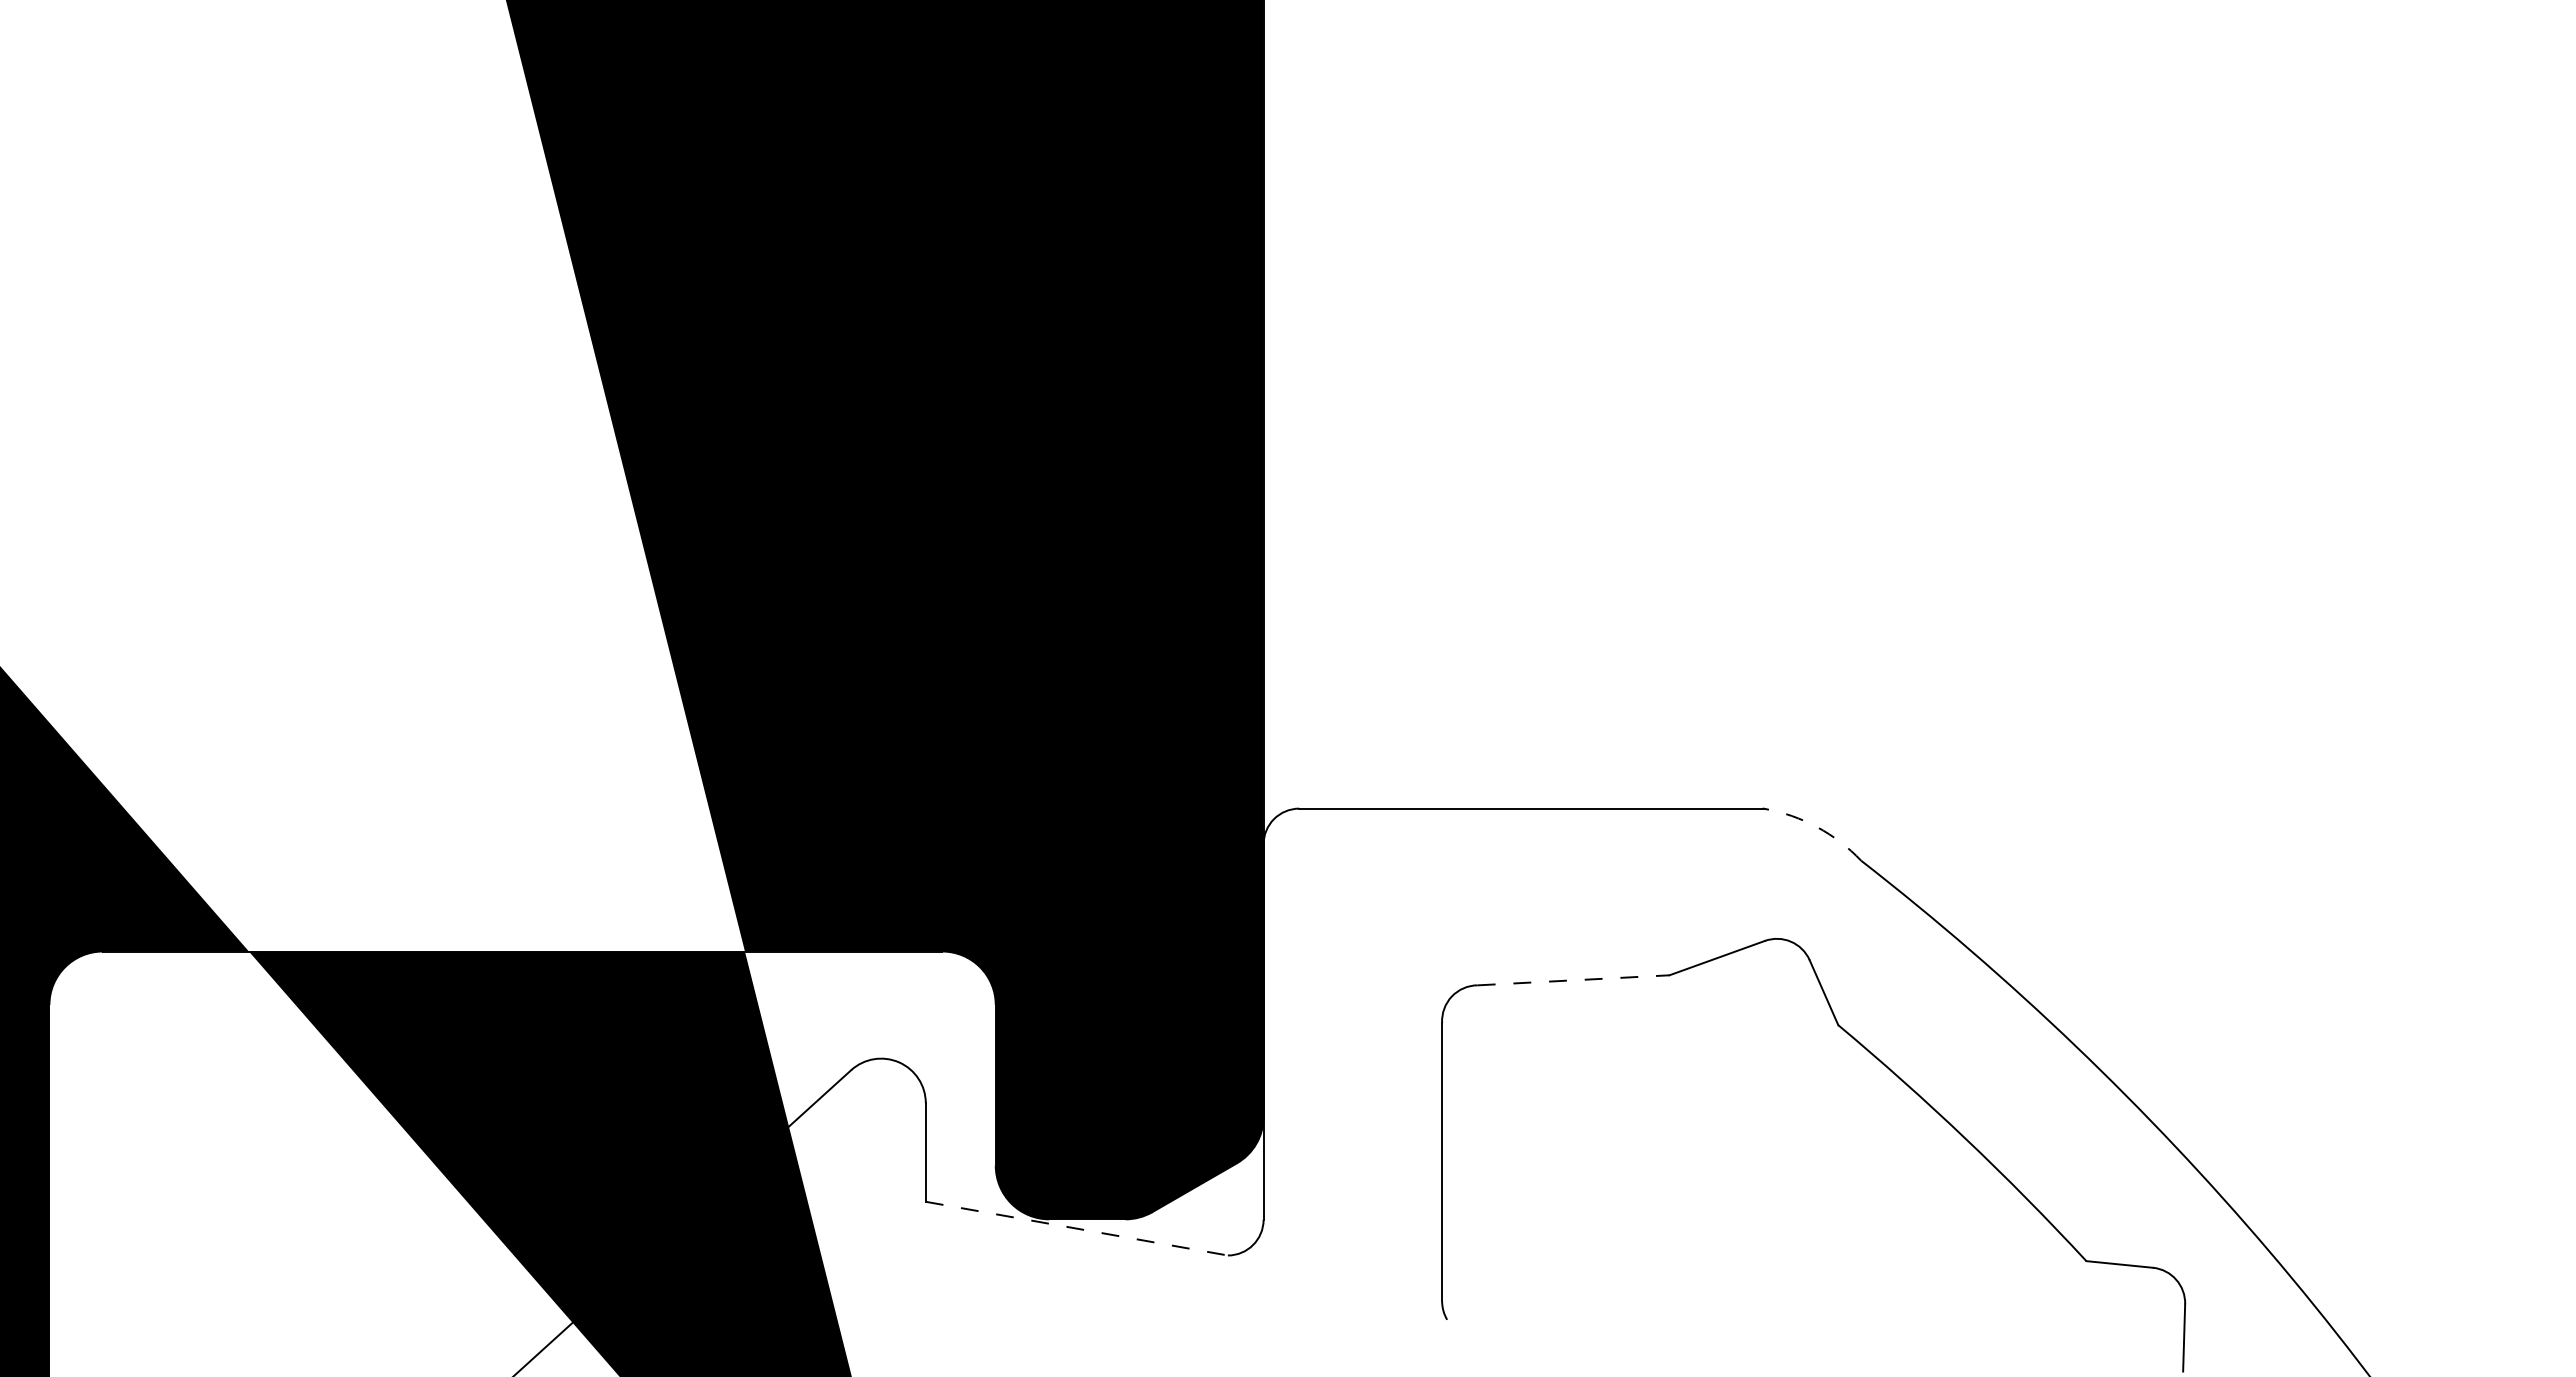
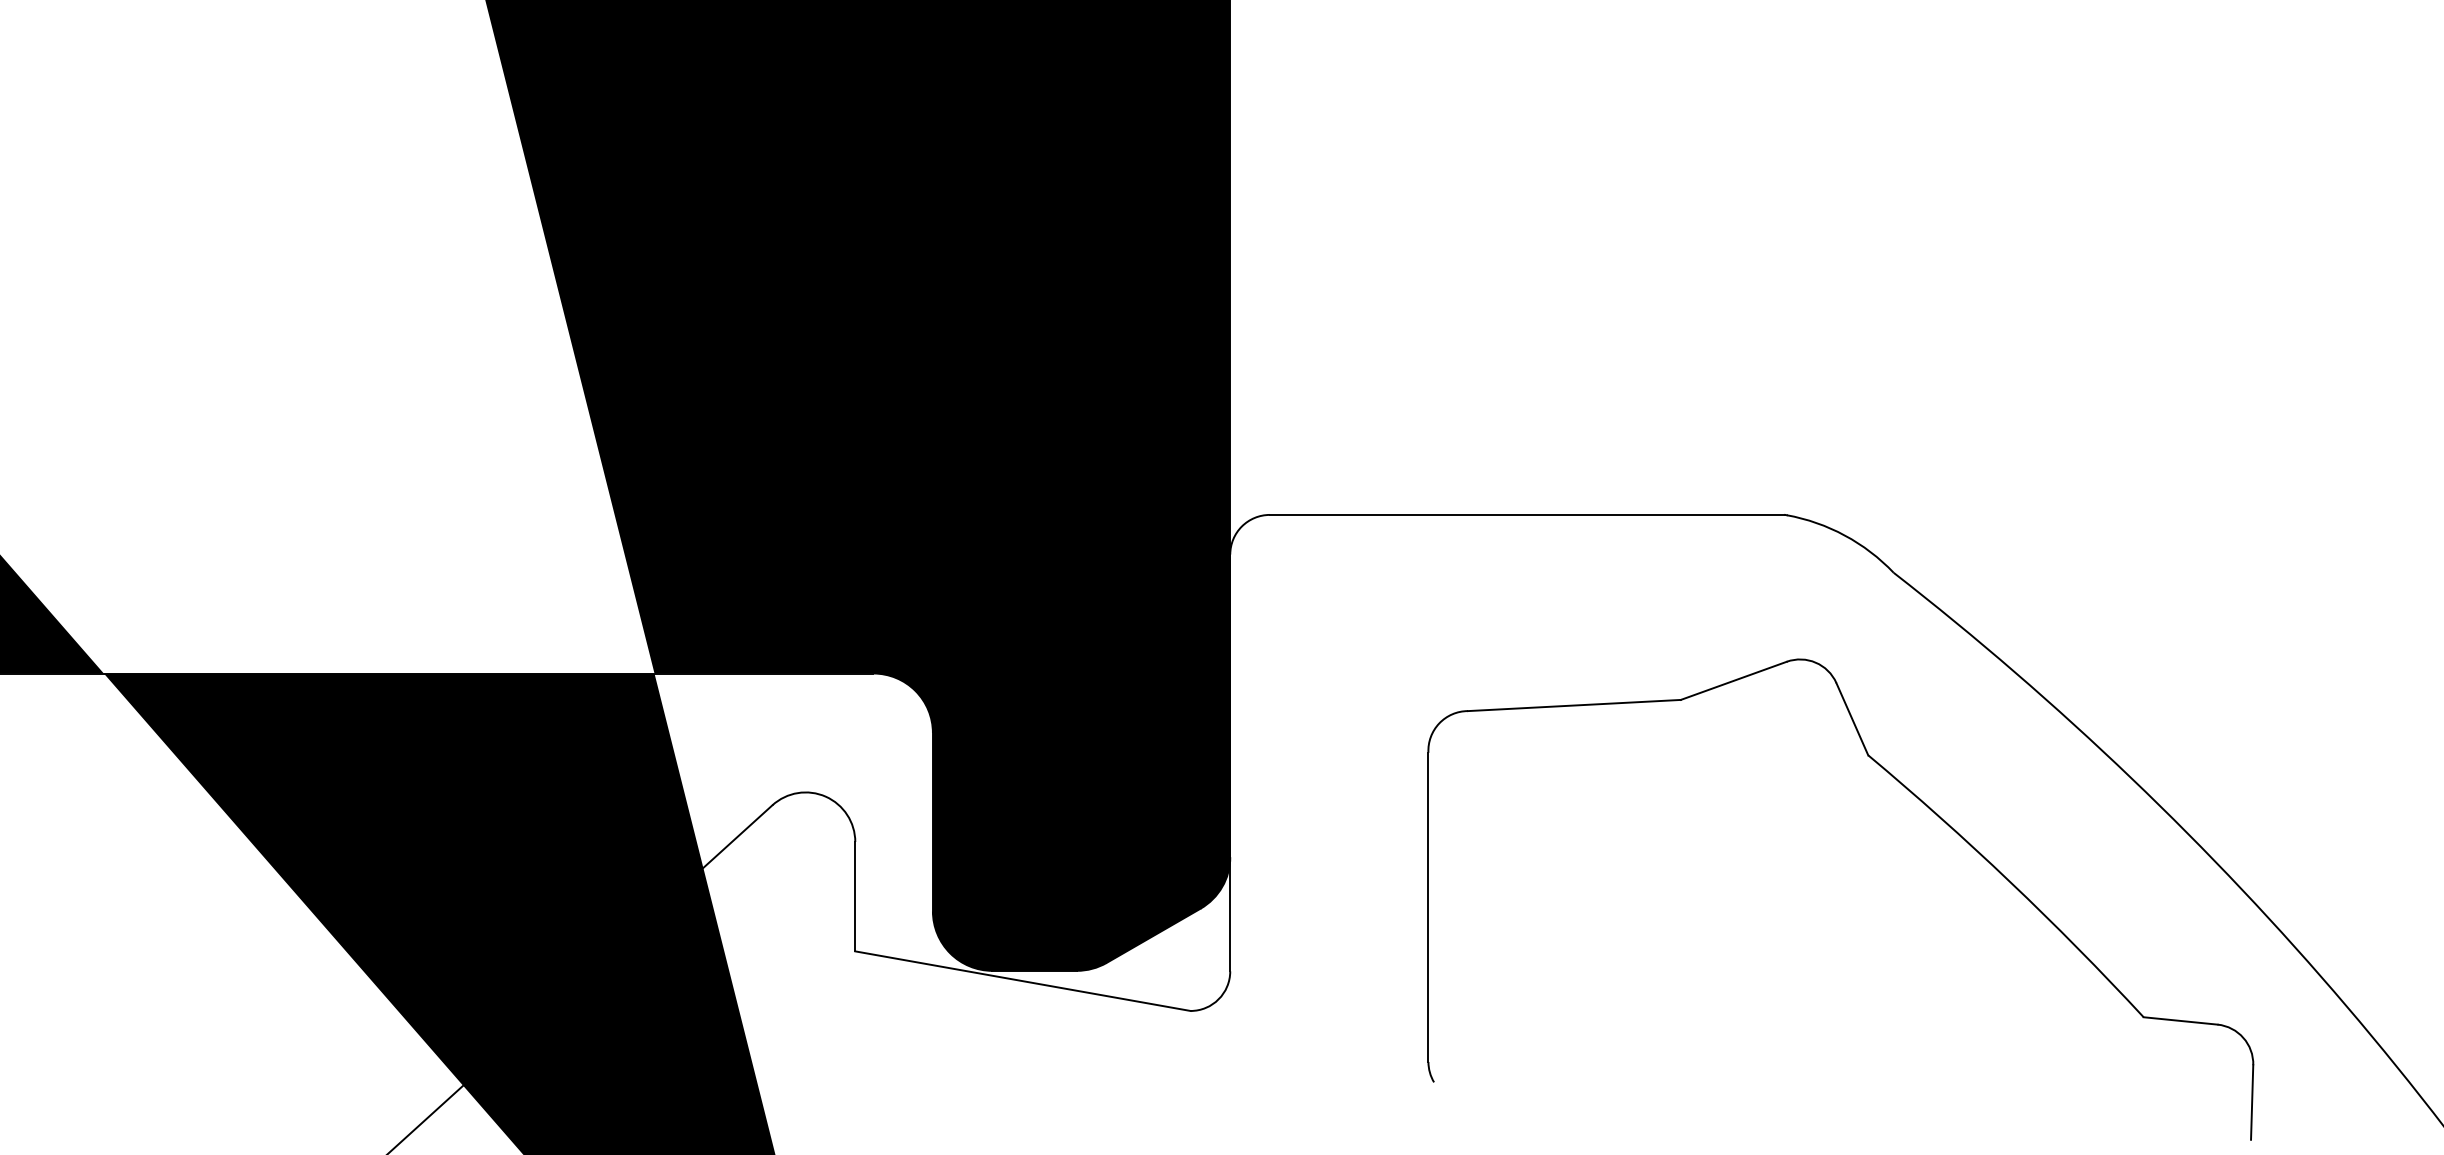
arc: (1817, 827) -> (1845, 535), dashed -> solid
line: (1574, 980) -> (1575, 705), dashed -> solid
line: (1077, 1228) -> (1023, 981), dashed -> solid

